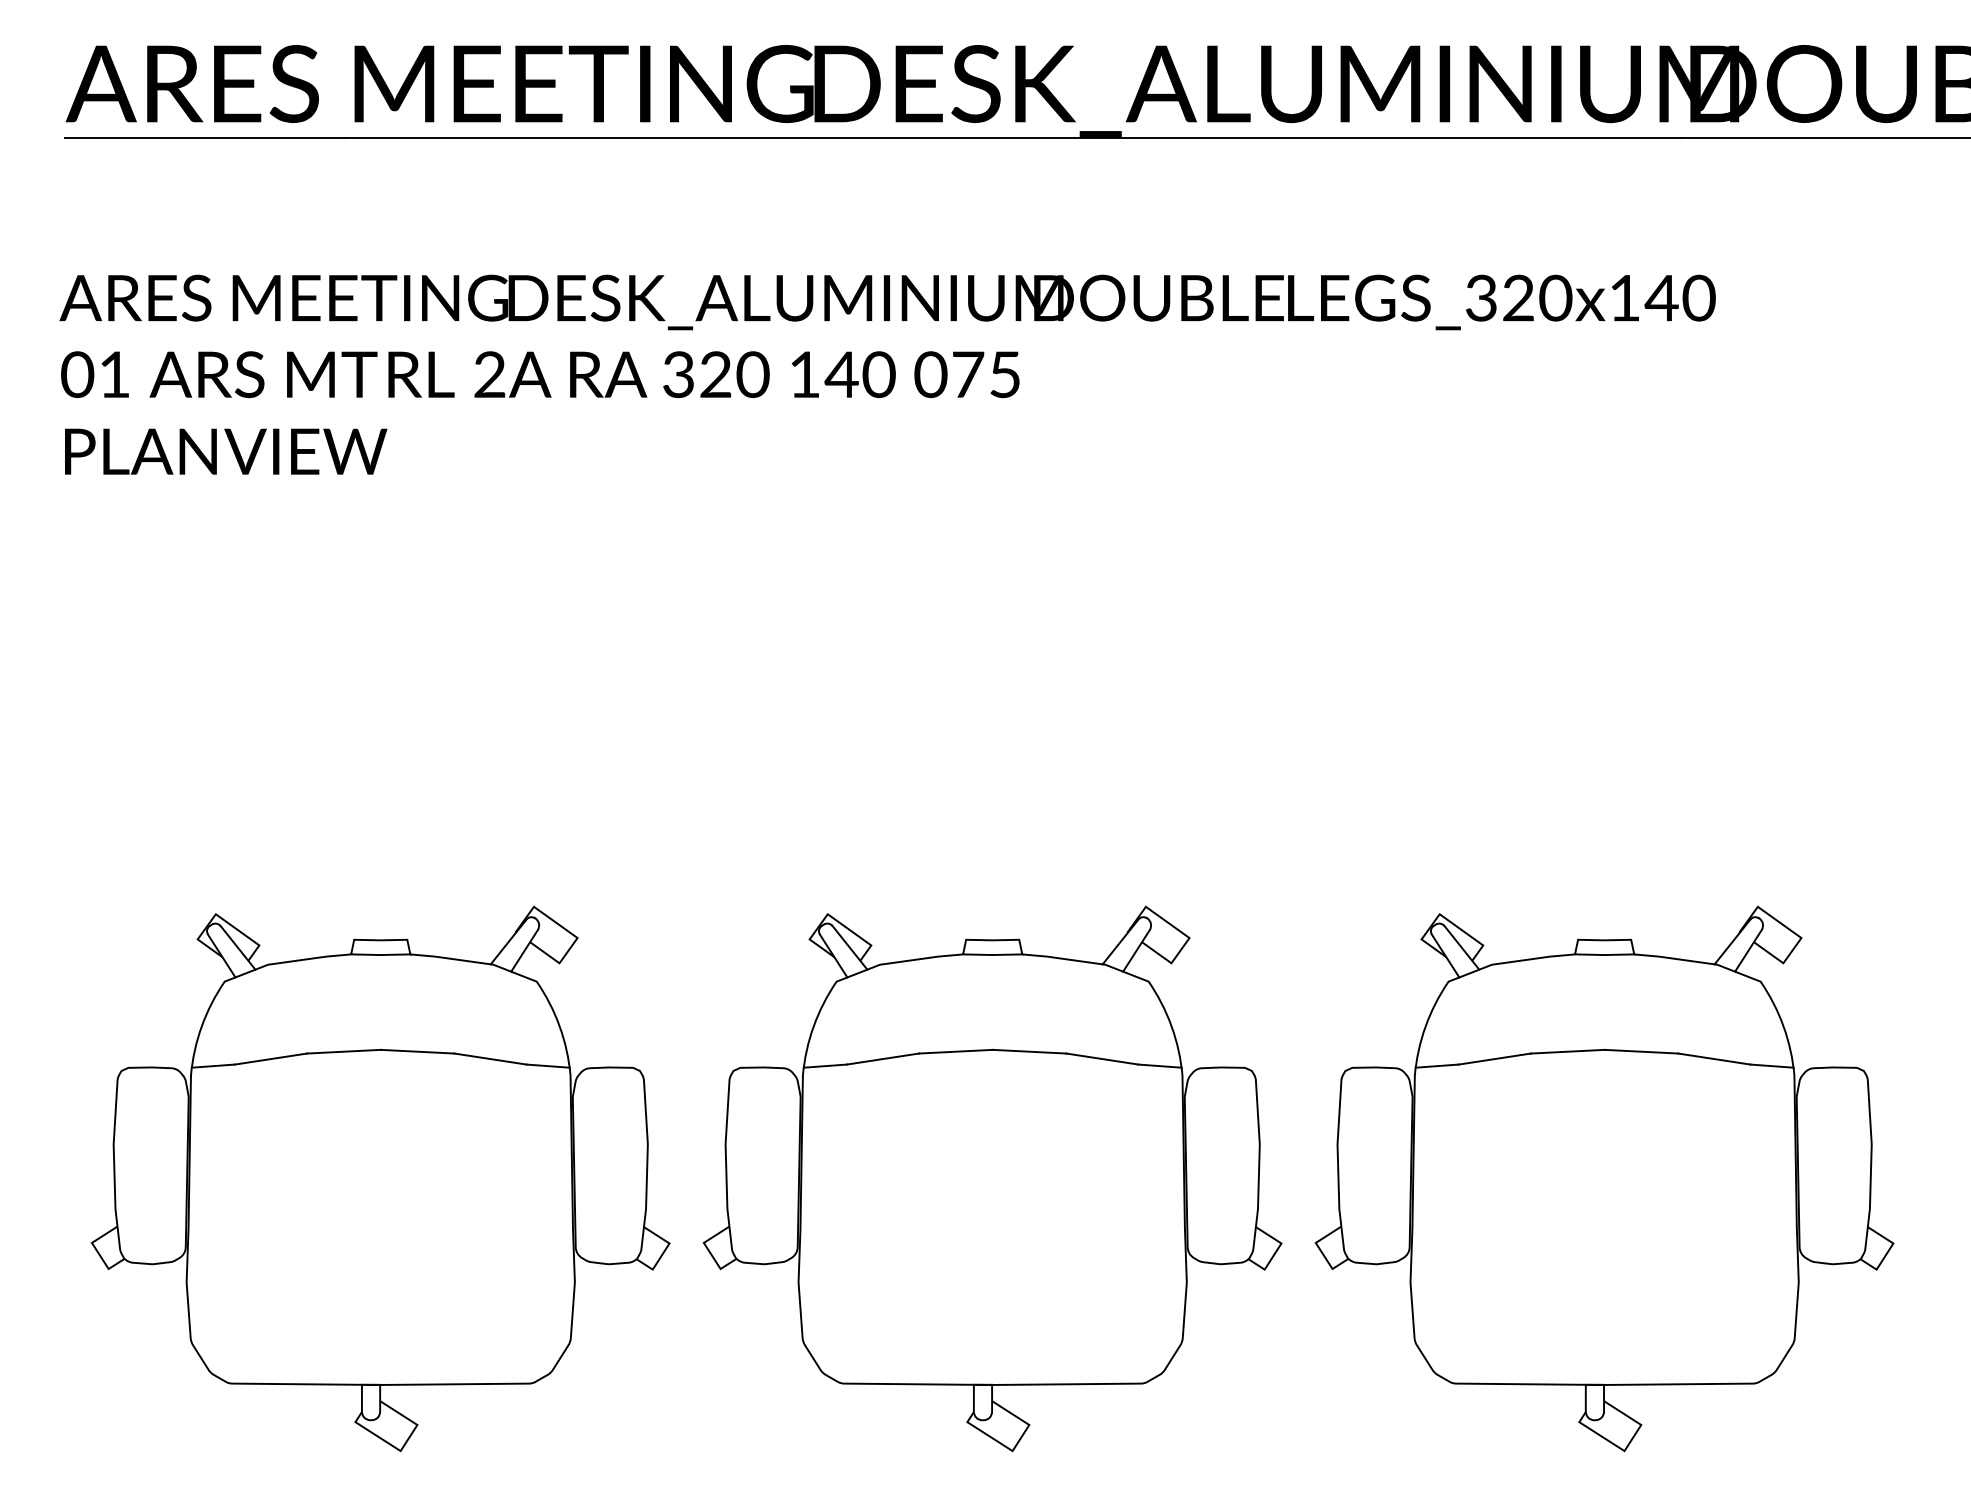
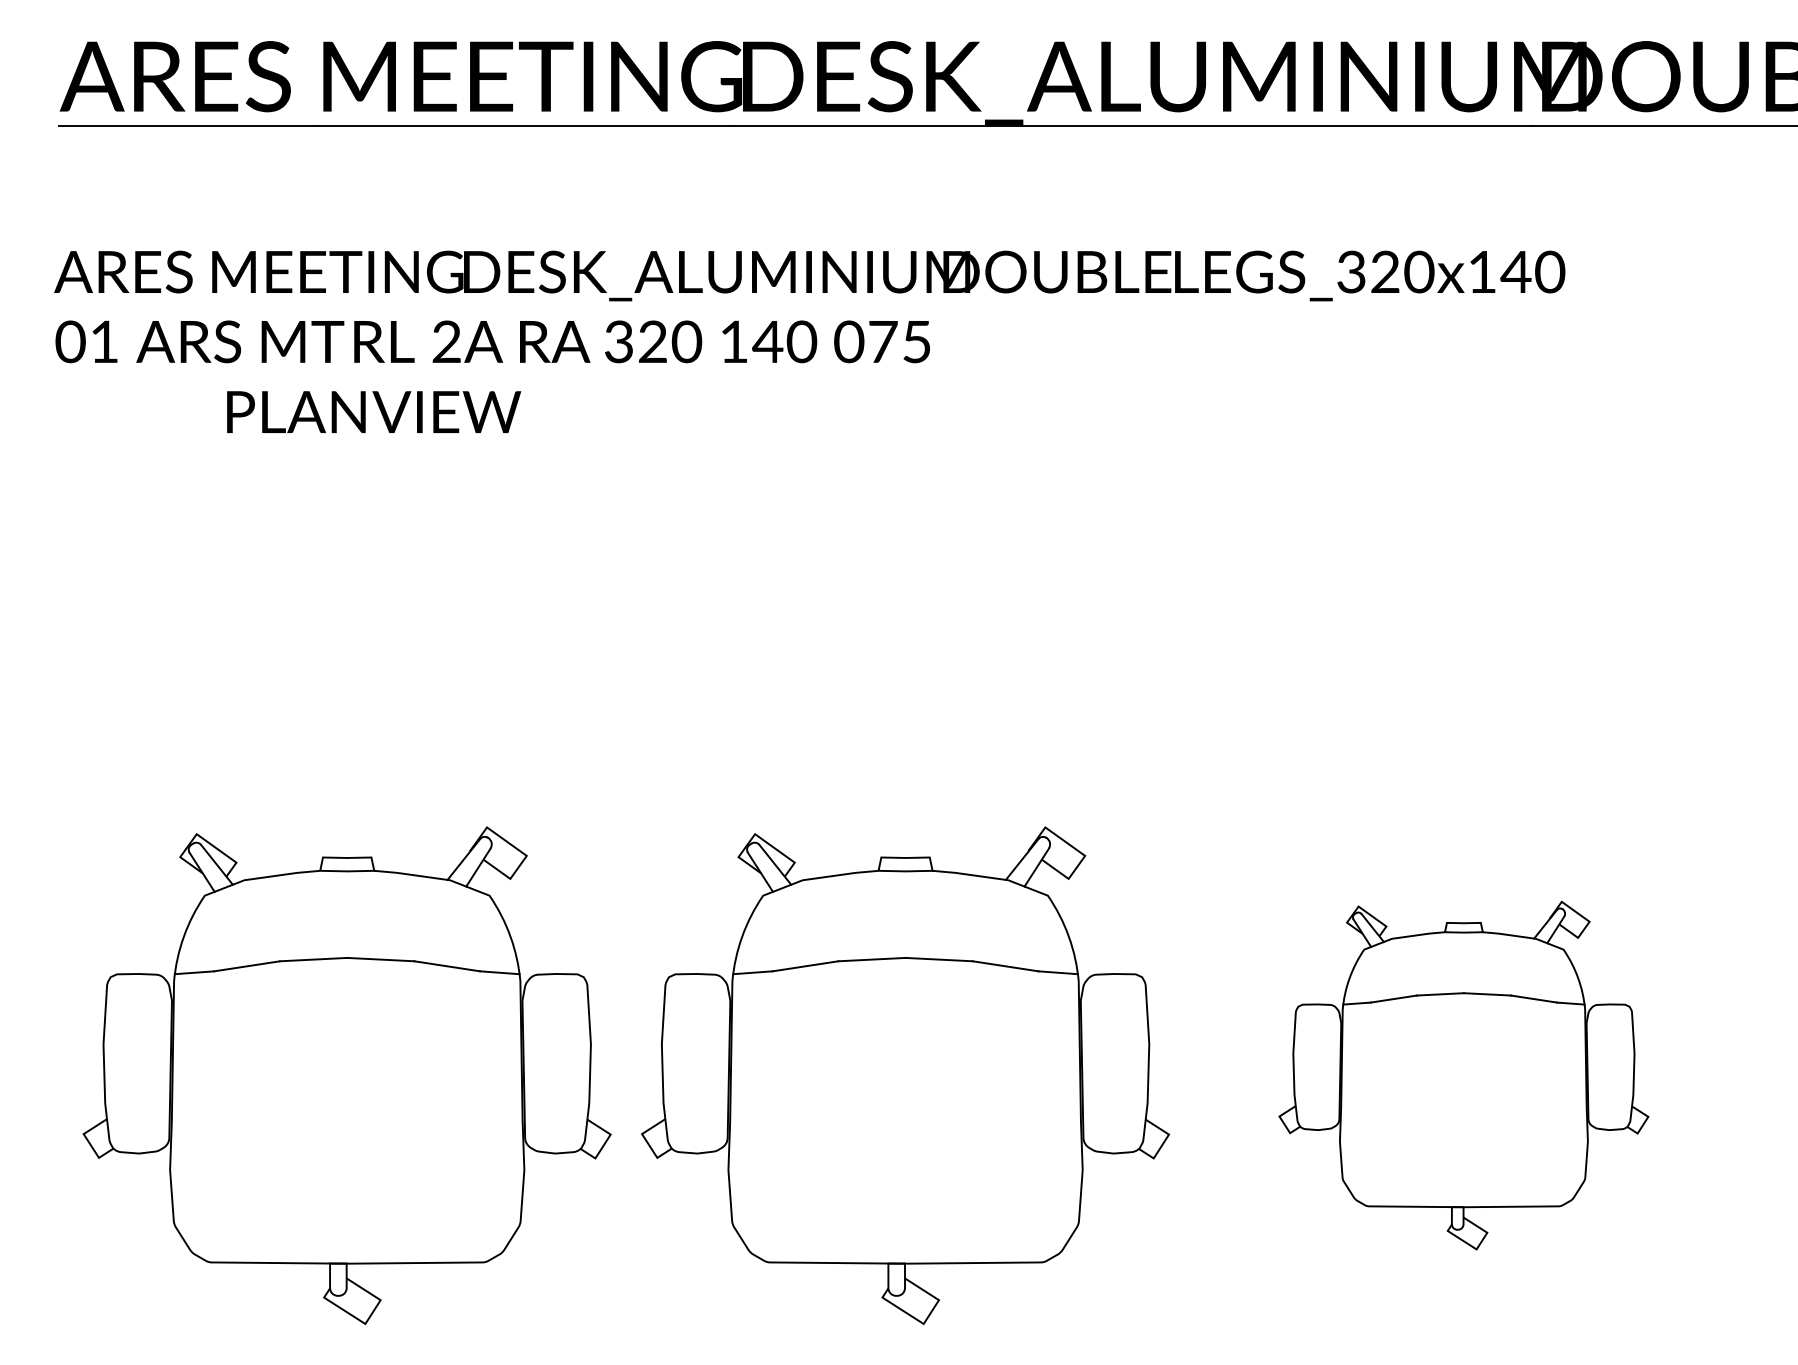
text: (226, 450) -> (374, 411), moved
part: (1604, 1178) -> (1463, 1075), size x0.7

